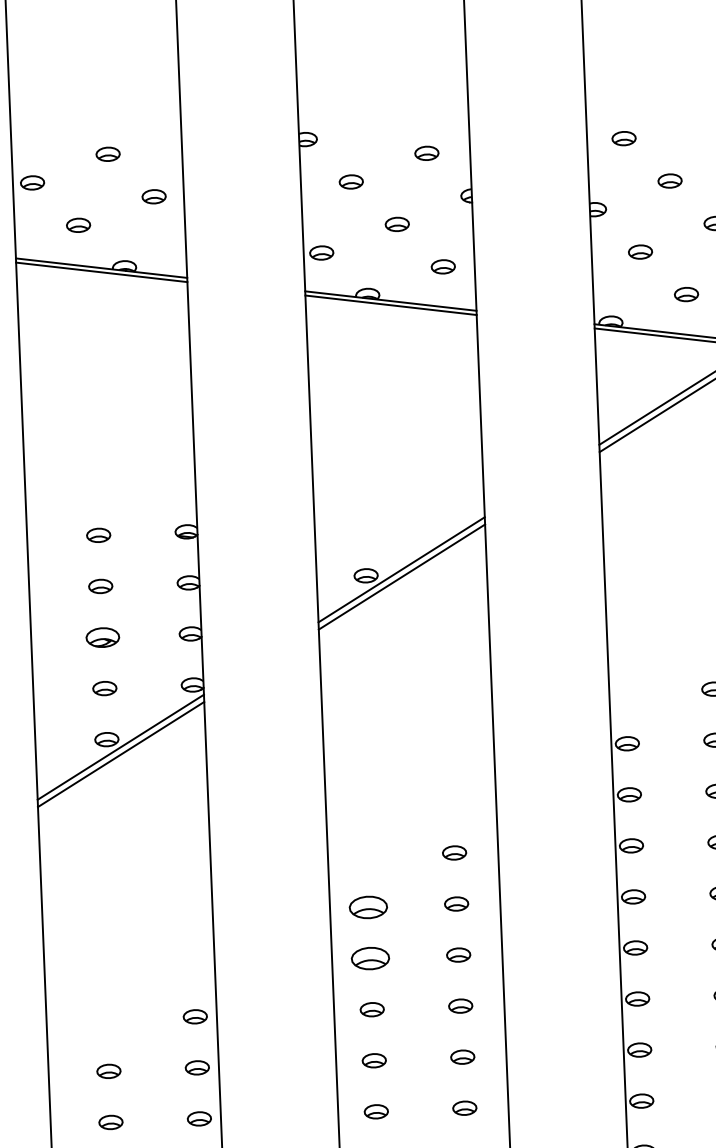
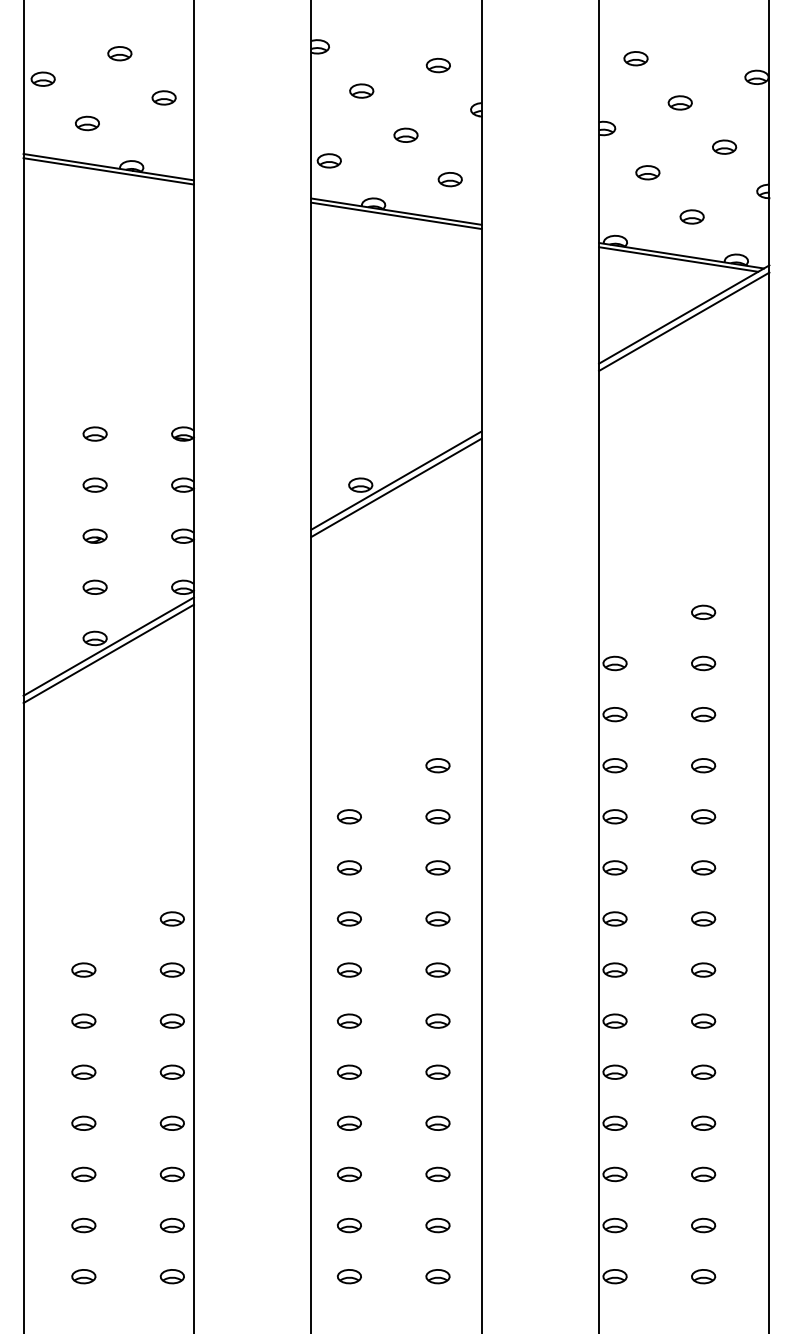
part: (102, 636) -> (94, 535), size x0.71
part: (367, 907) -> (348, 816), size x0.62
part: (369, 958) -> (348, 867), size x0.62

